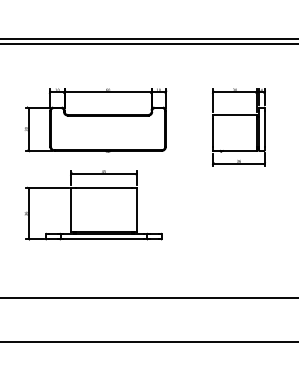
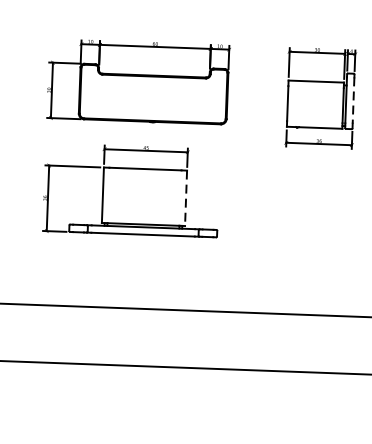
line: (264, 129) -> (353, 101), solid -> dashed
line: (136, 209) -> (186, 197), solid -> dashed

